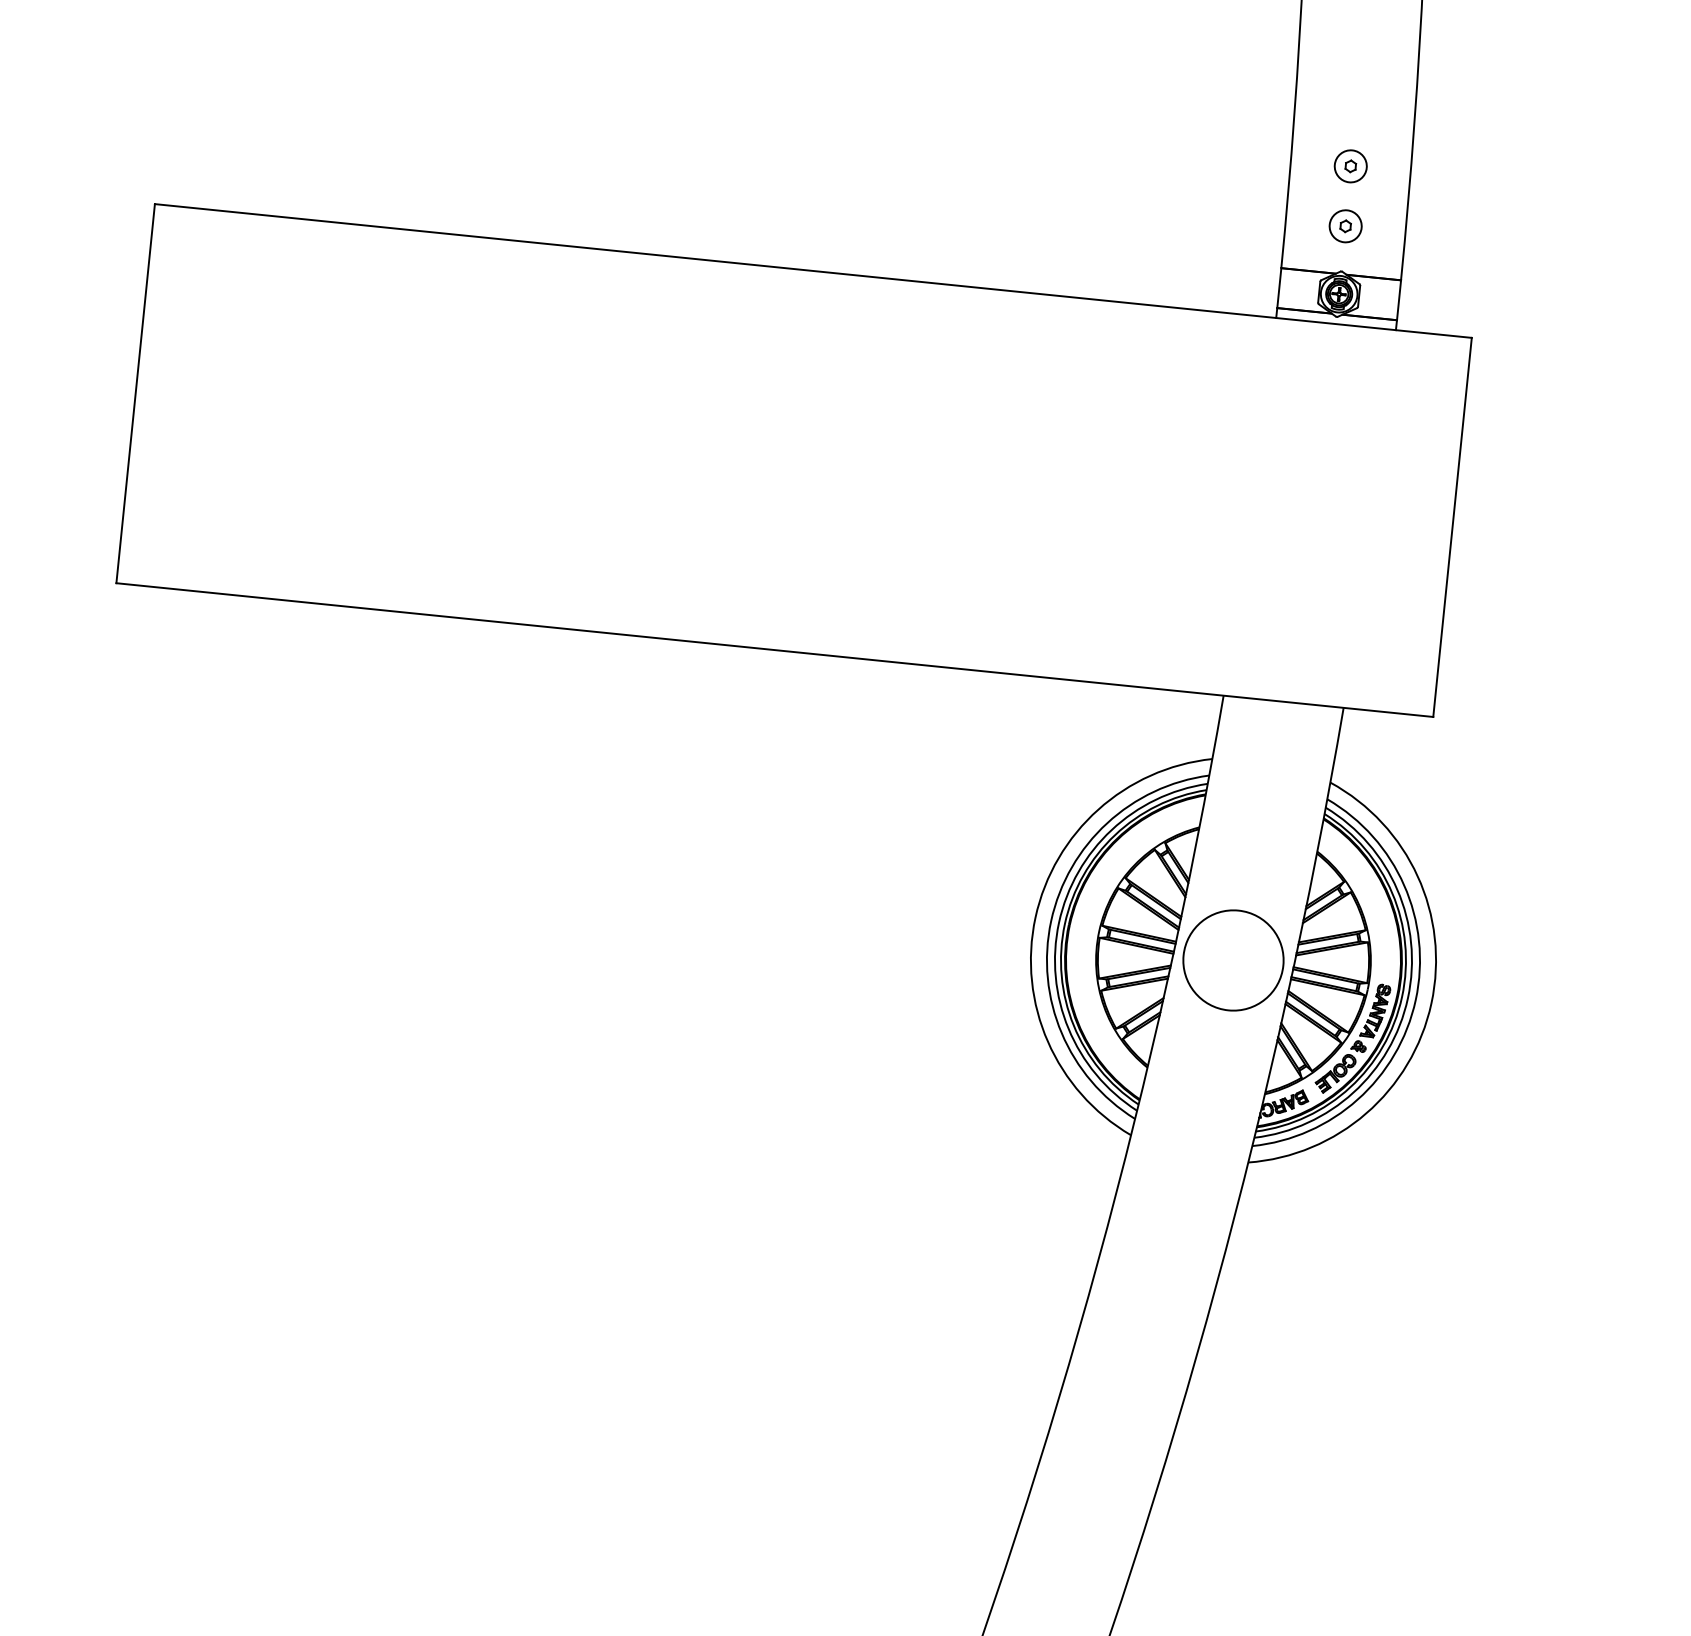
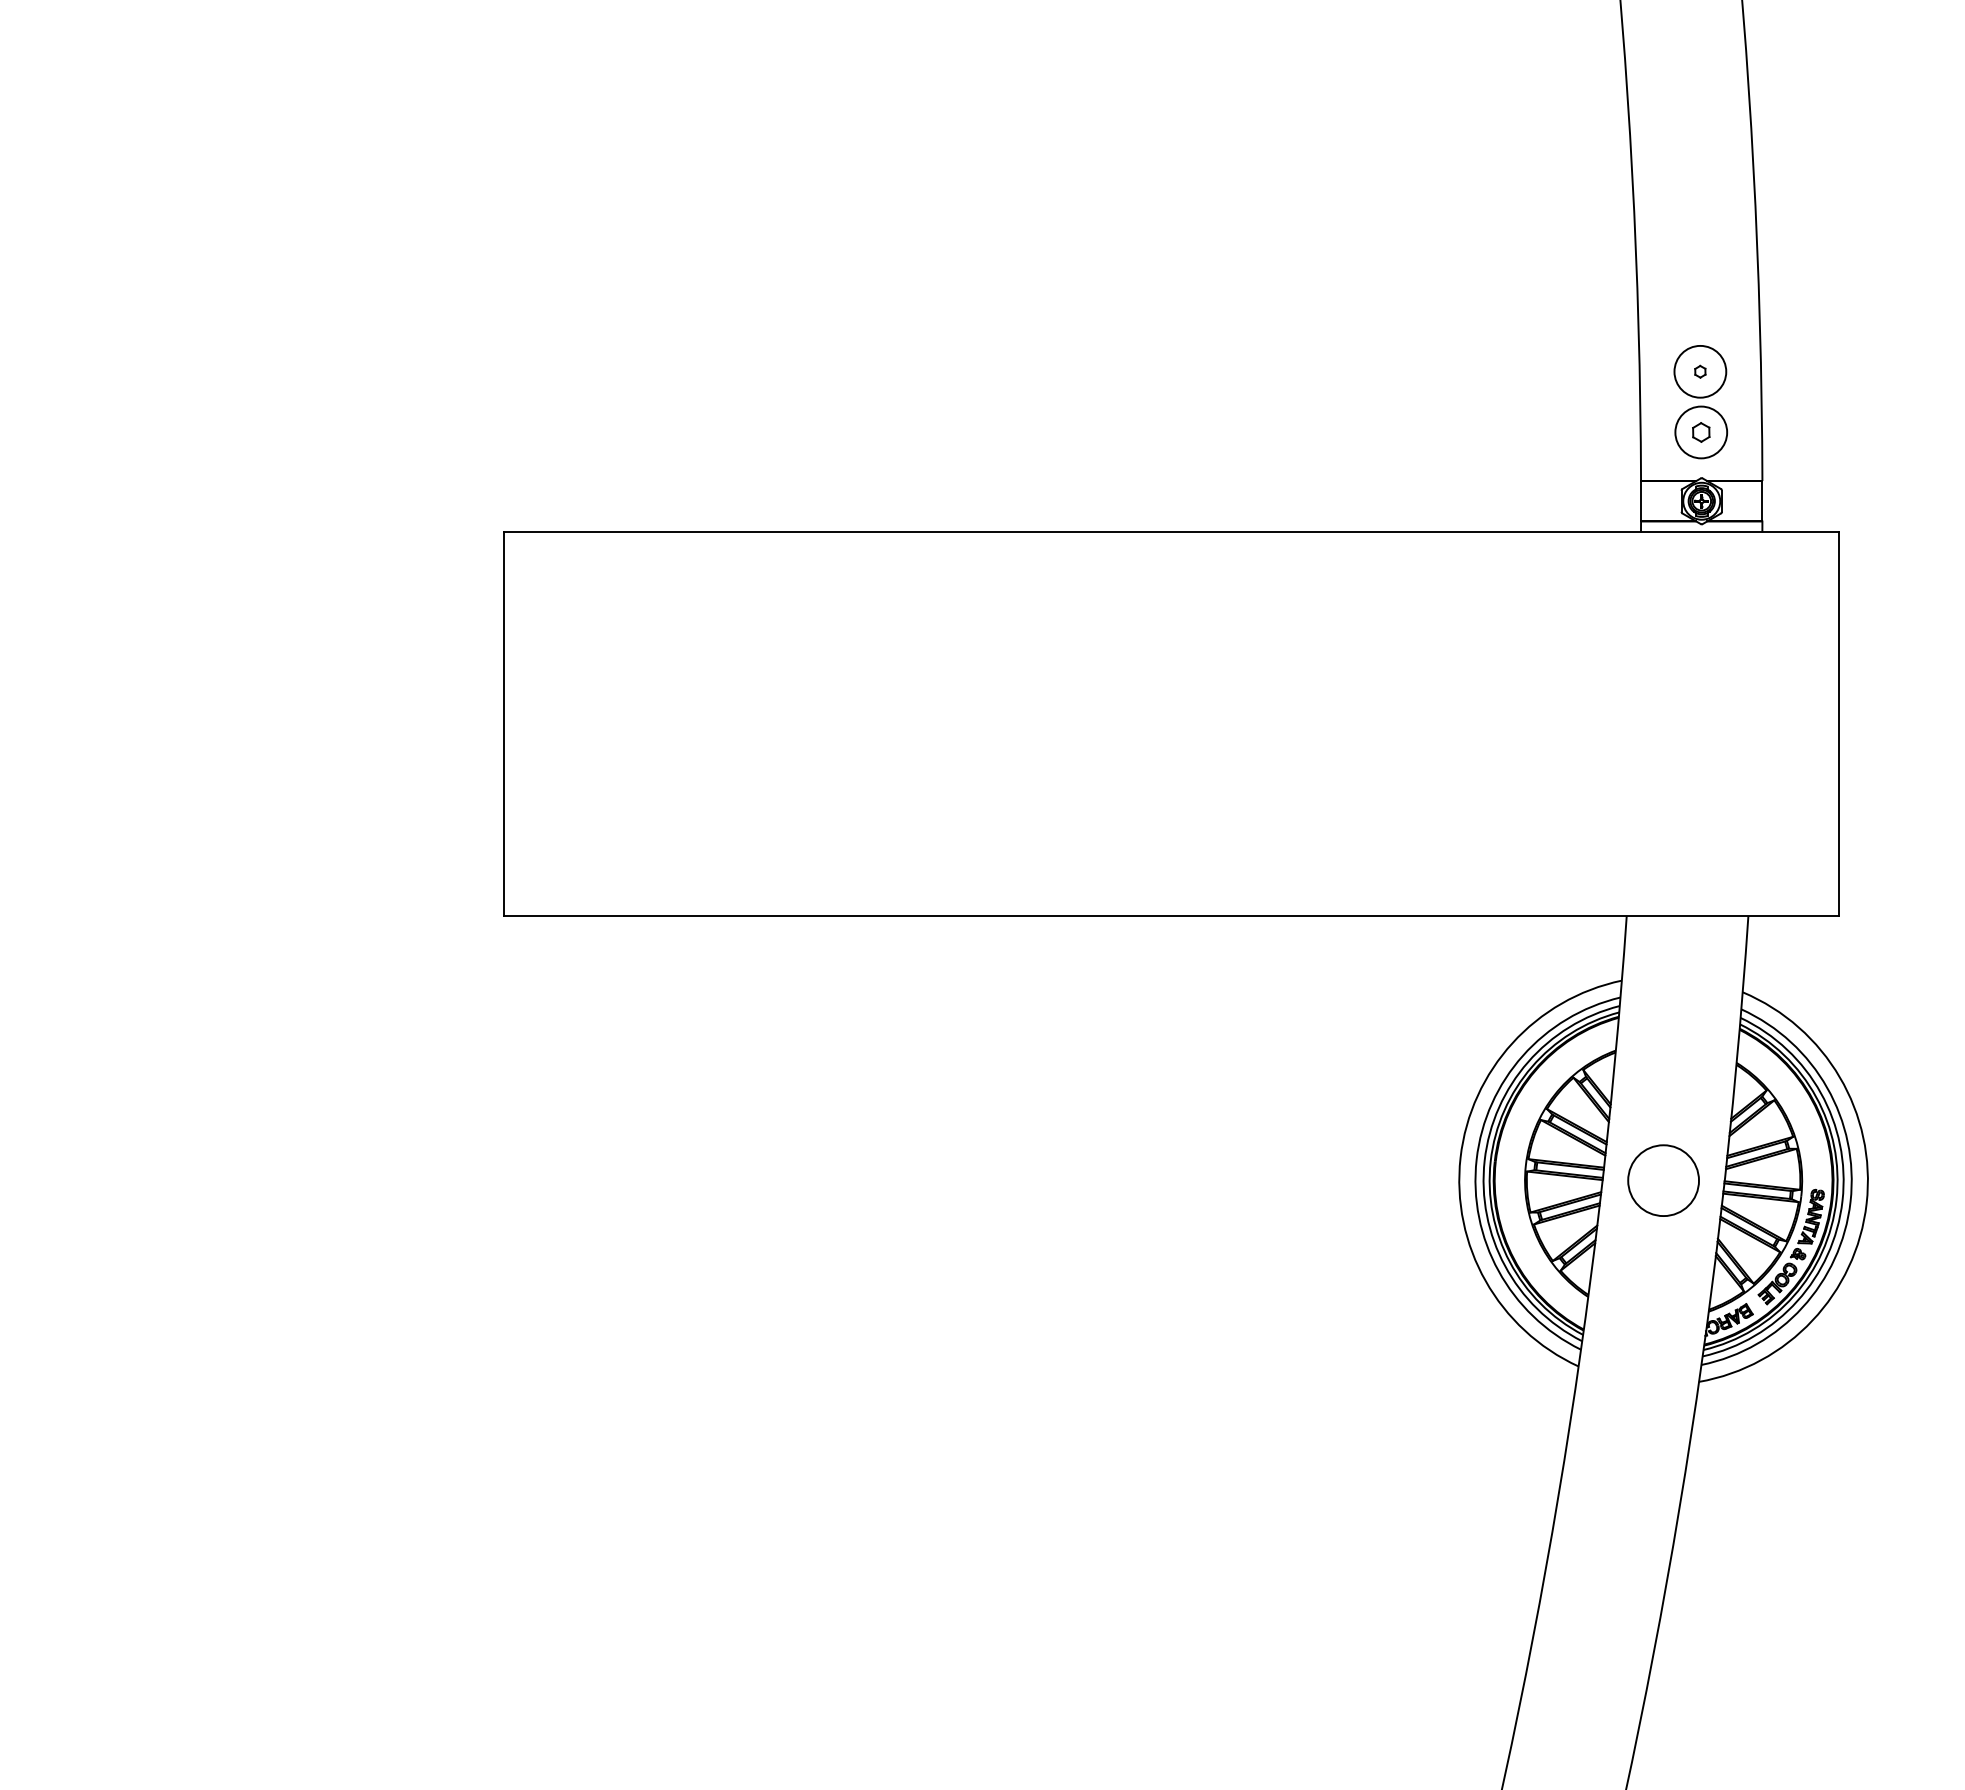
circle: (1350, 166) -> (1700, 371), size x1.6
part: (1345, 226) -> (1701, 432), size x1.6
circle: (1233, 960) -> (1663, 1180), size x0.7

